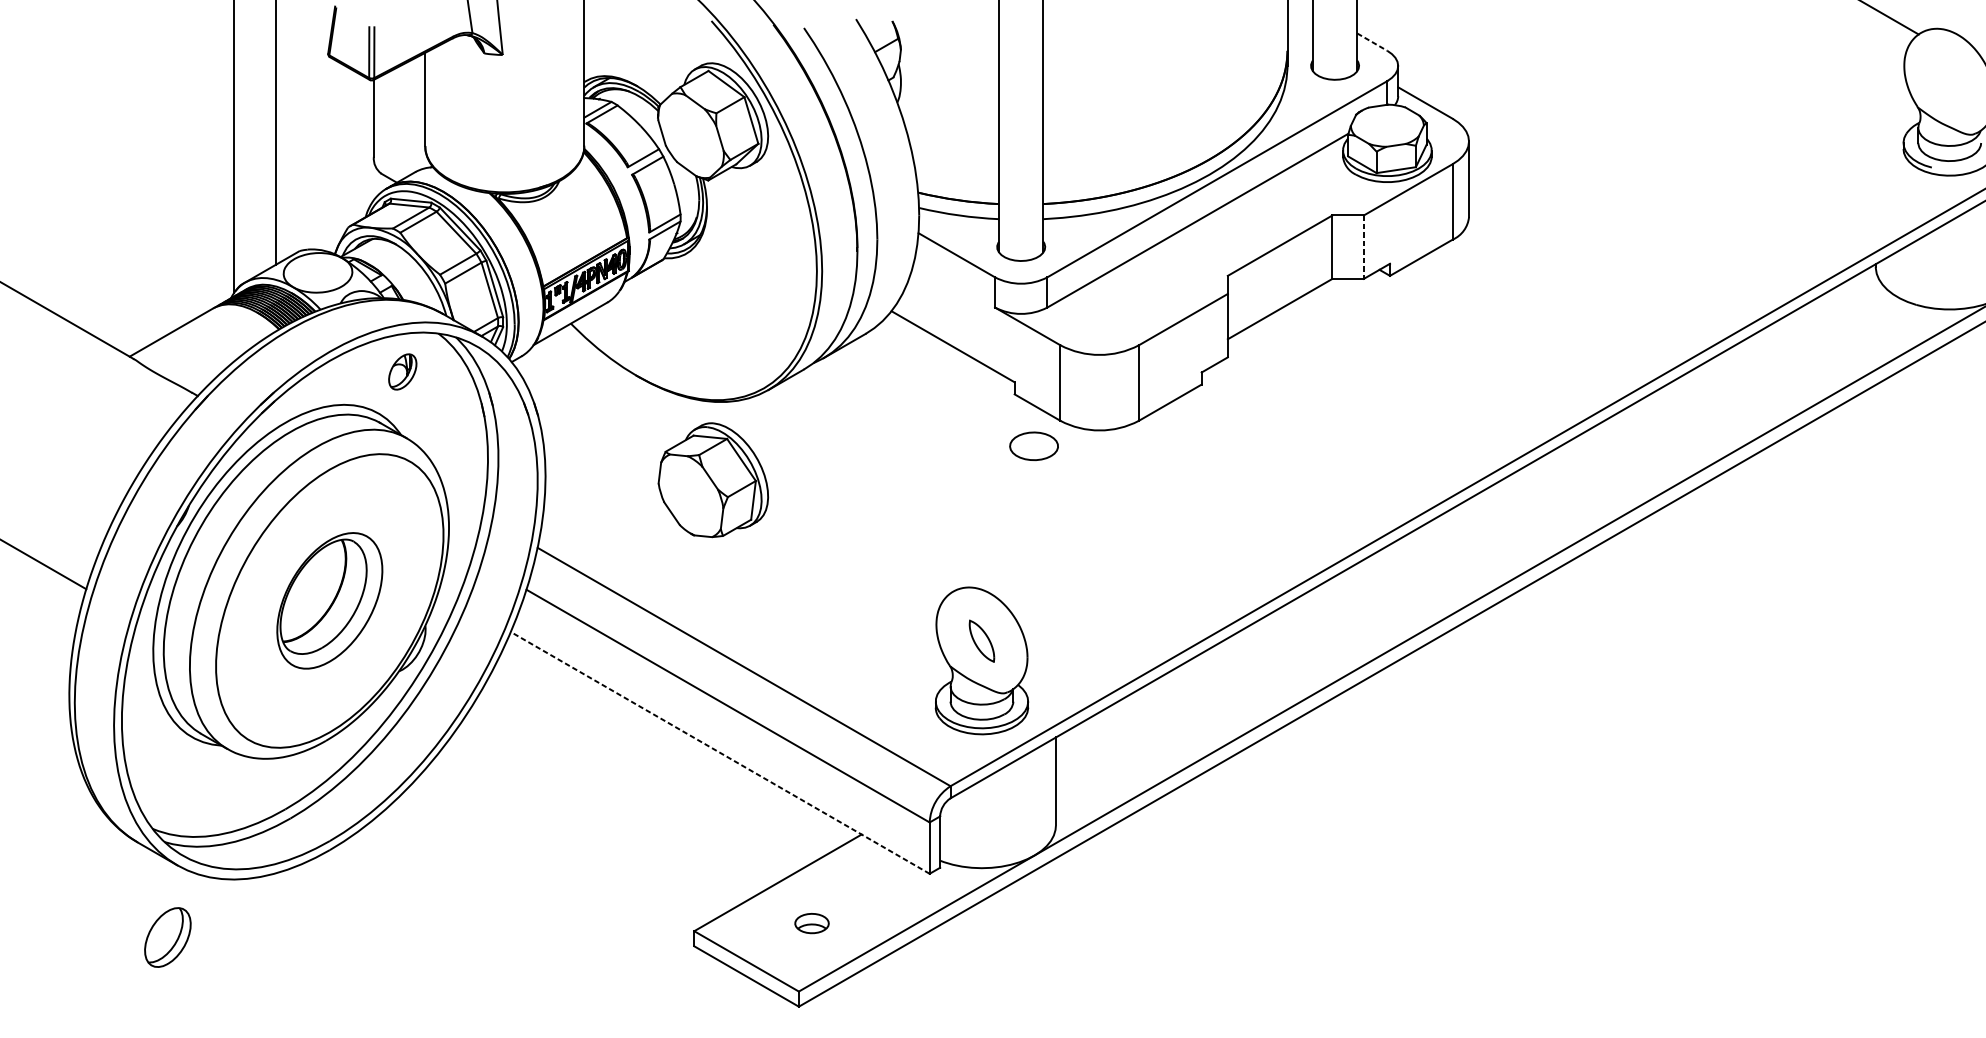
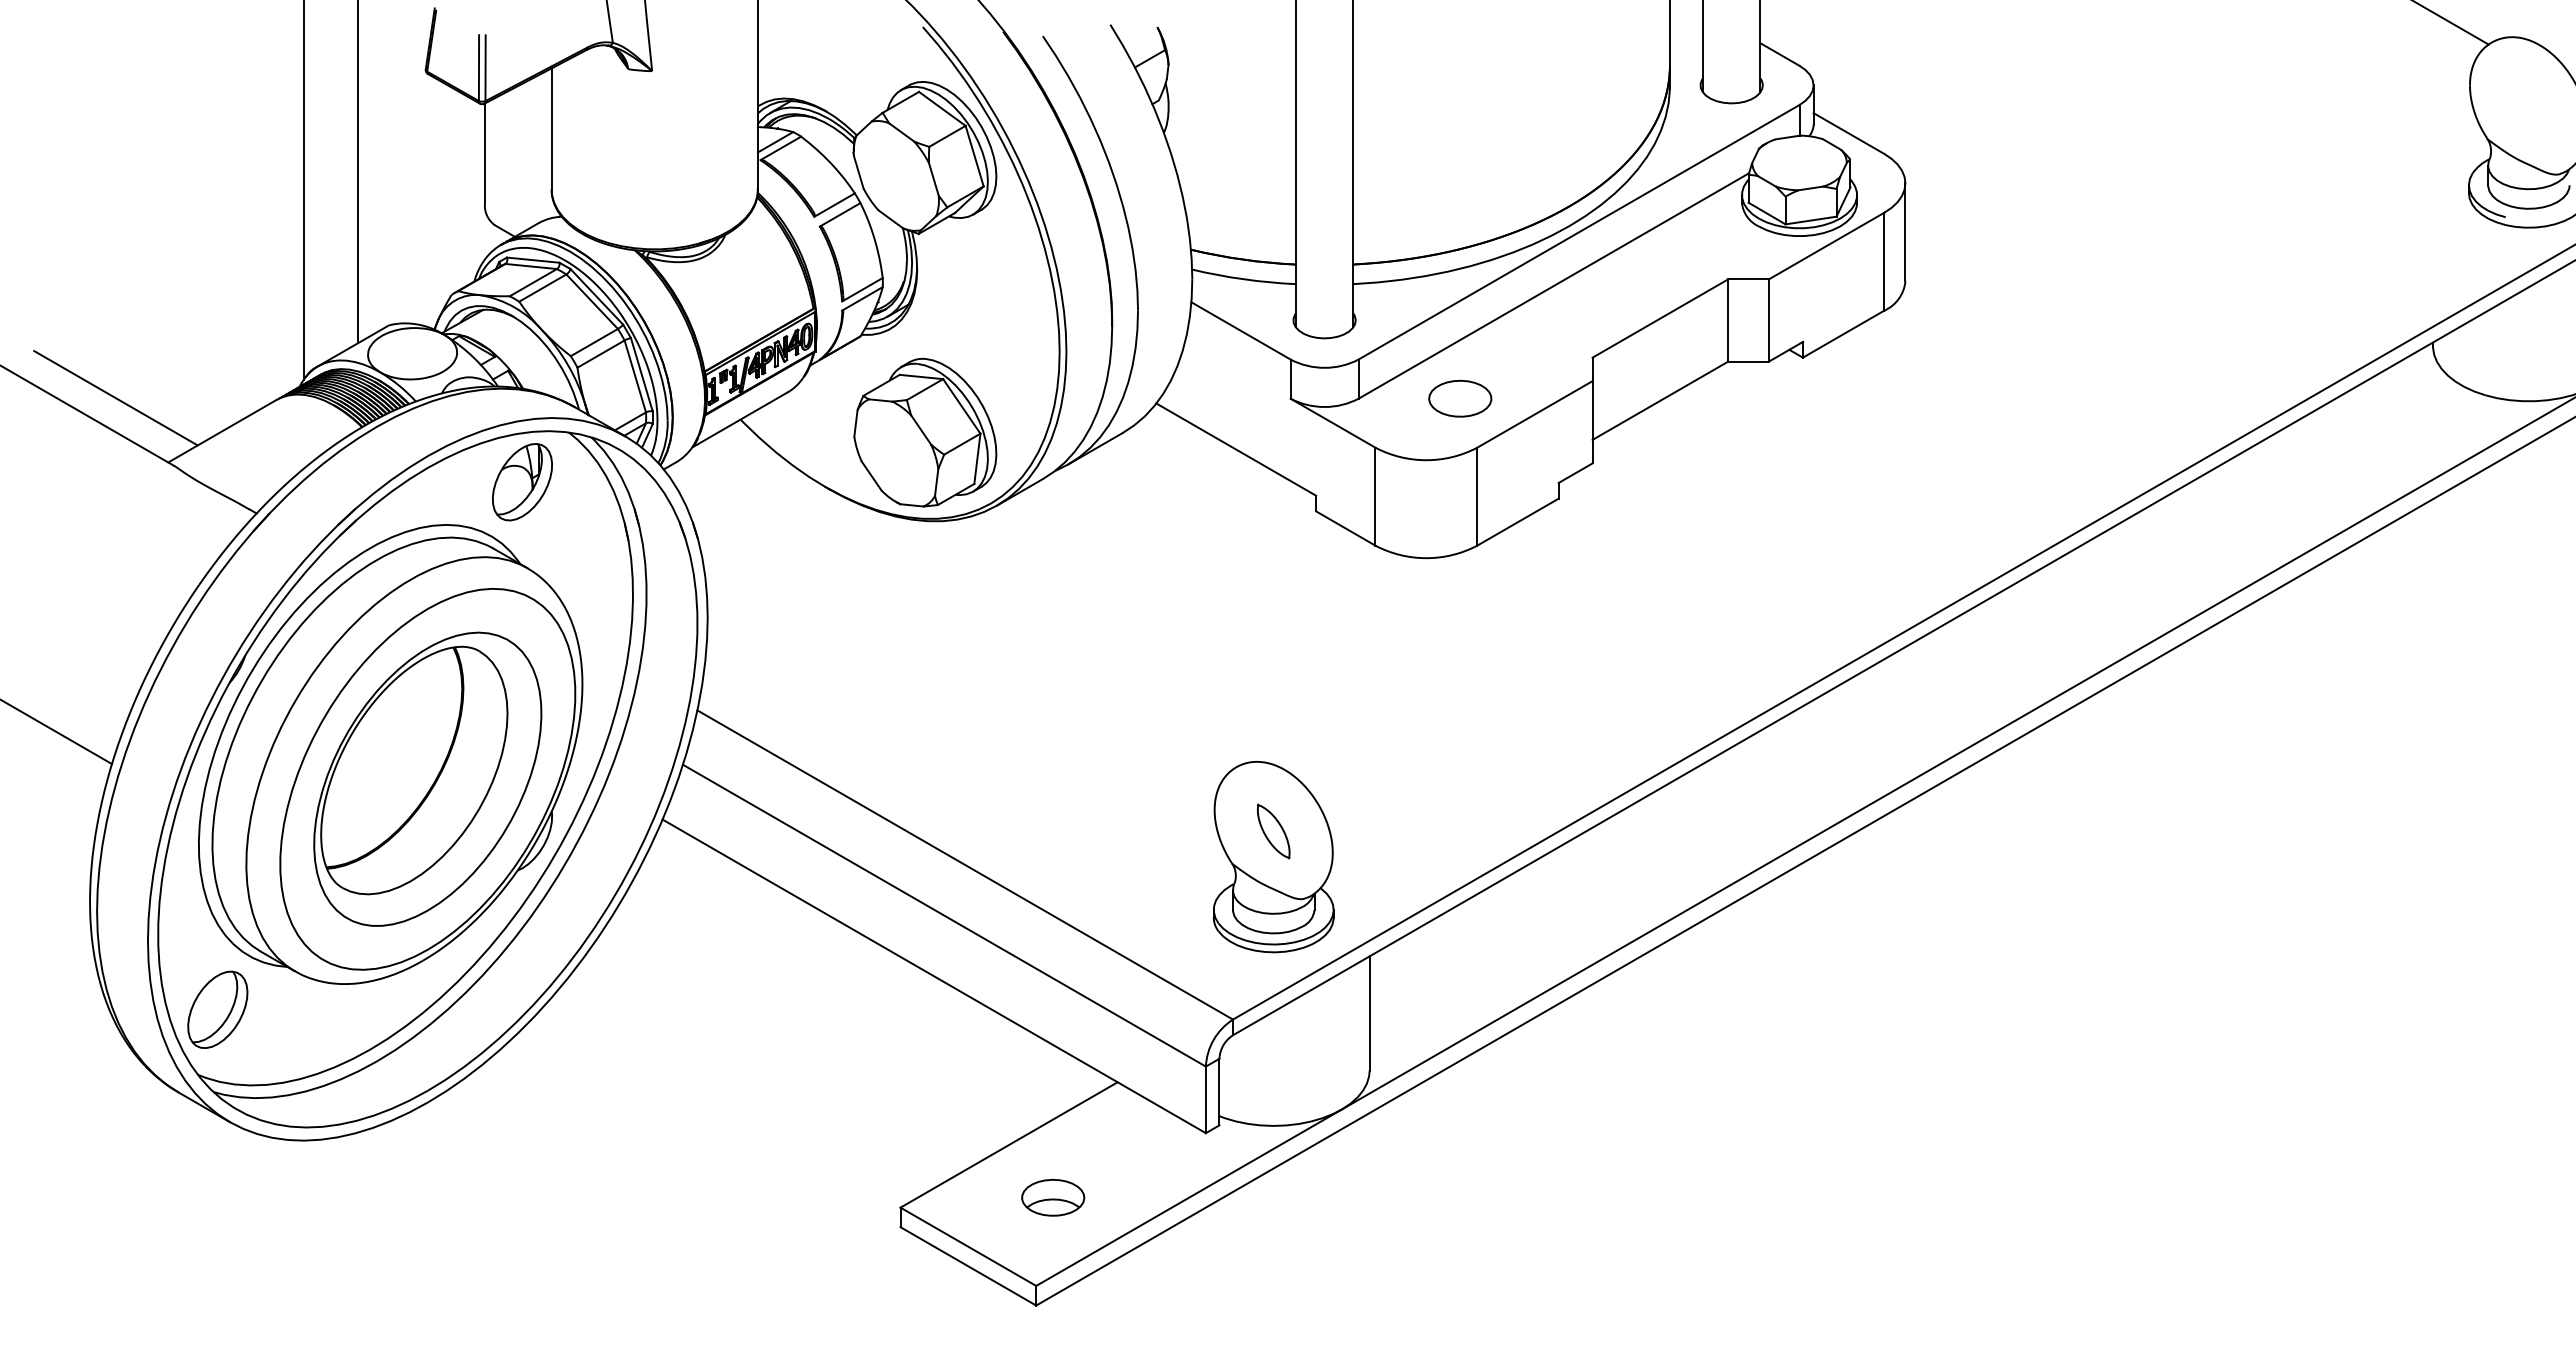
line: (1372, 42) -> (1780, 54), dashed -> solid
line: (1364, 247) -> (1769, 320), dashed -> solid
line: (89, 307) -> (115, 398), added
part: (402, 372) -> (522, 482), size x1.67
part: (1034, 446) -> (1460, 398), moved
part: (713, 480) -> (925, 432), moved
part: (329, 600) -> (427, 778), size x1.67
line: (720, 752) -> (934, 976), dashed -> solid
part: (812, 923) -> (1053, 1197), size x1.43
part: (167, 937) -> (217, 1009), moved

